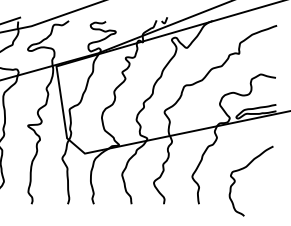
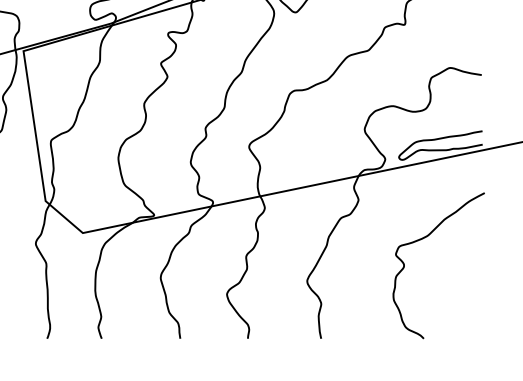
curve: (245, 168) -> (426, 239), moved

